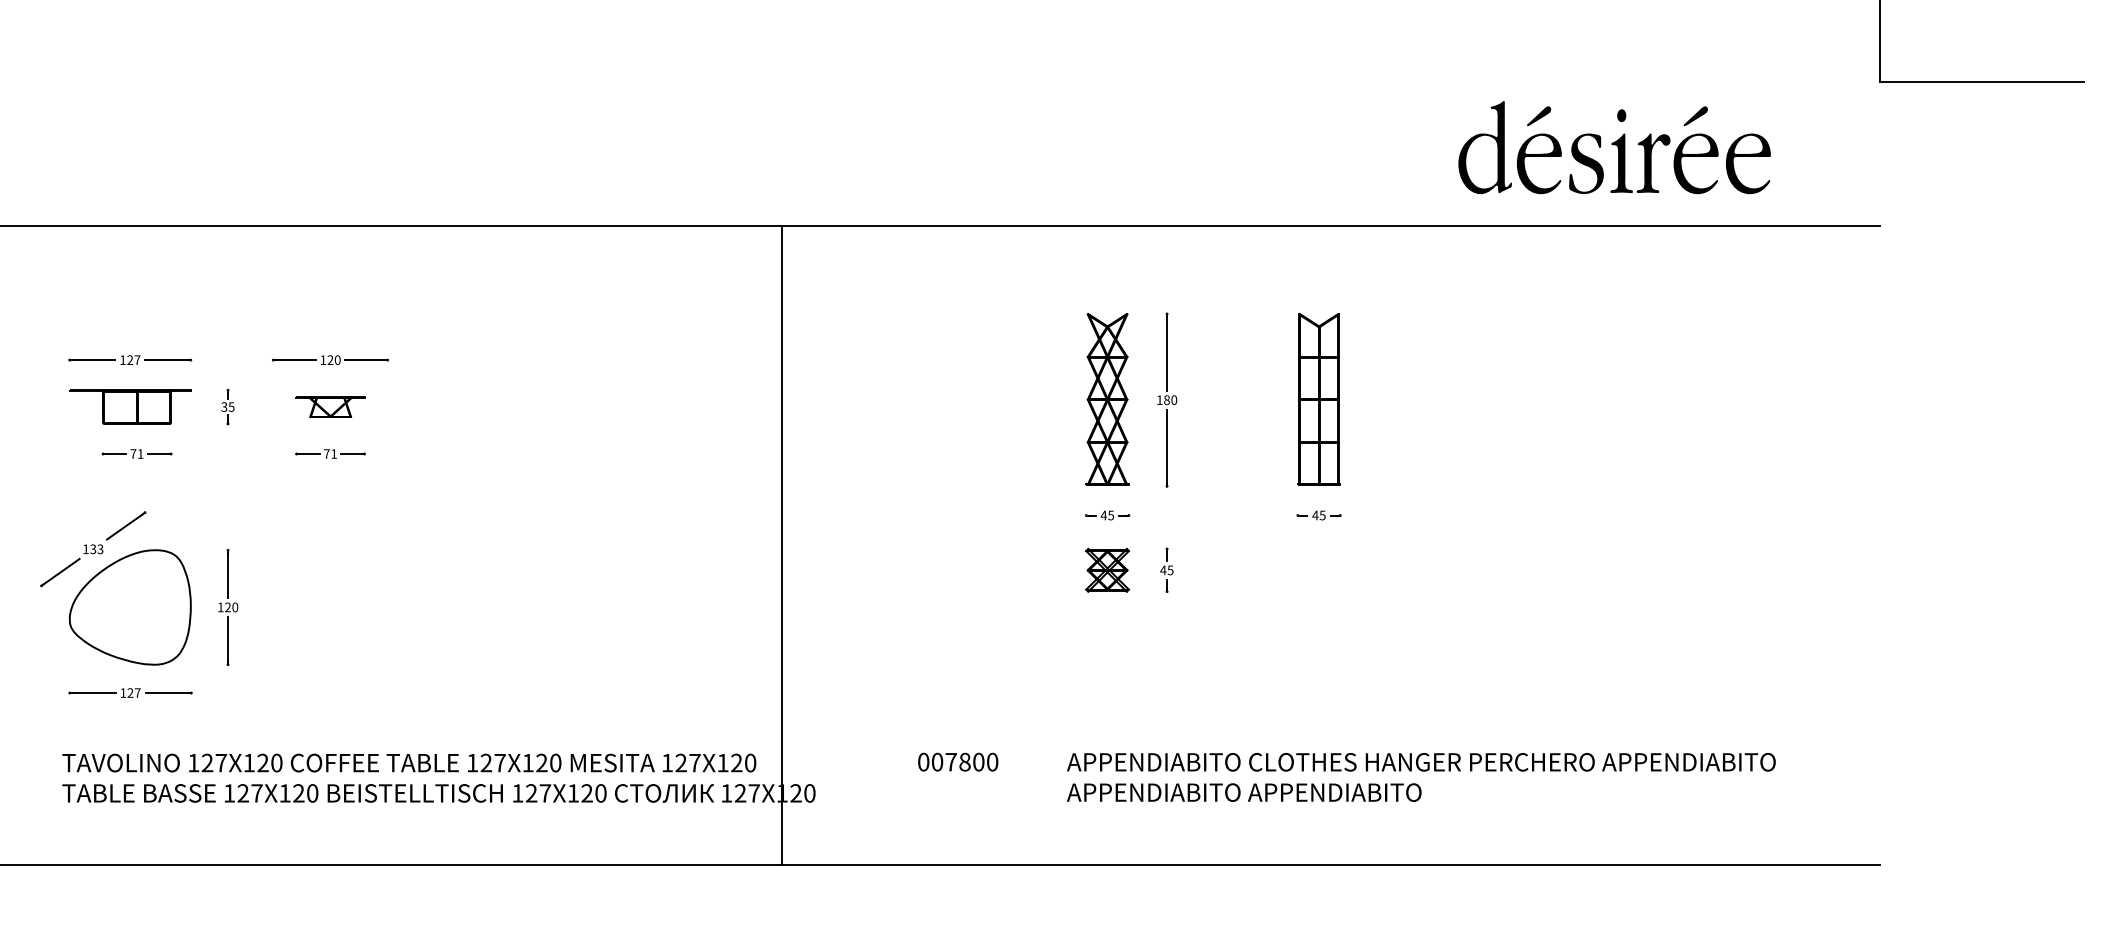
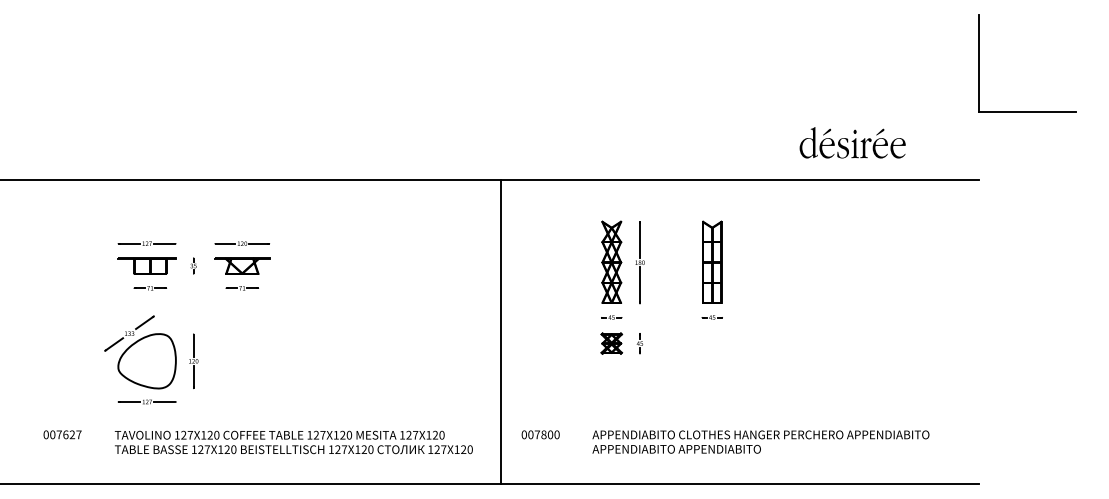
part: (1613, 147) -> (852, 142), size x0.71
part: (330, 405) -> (242, 265), size x1.67
line: (783, 544) -> (501, 331), moved

